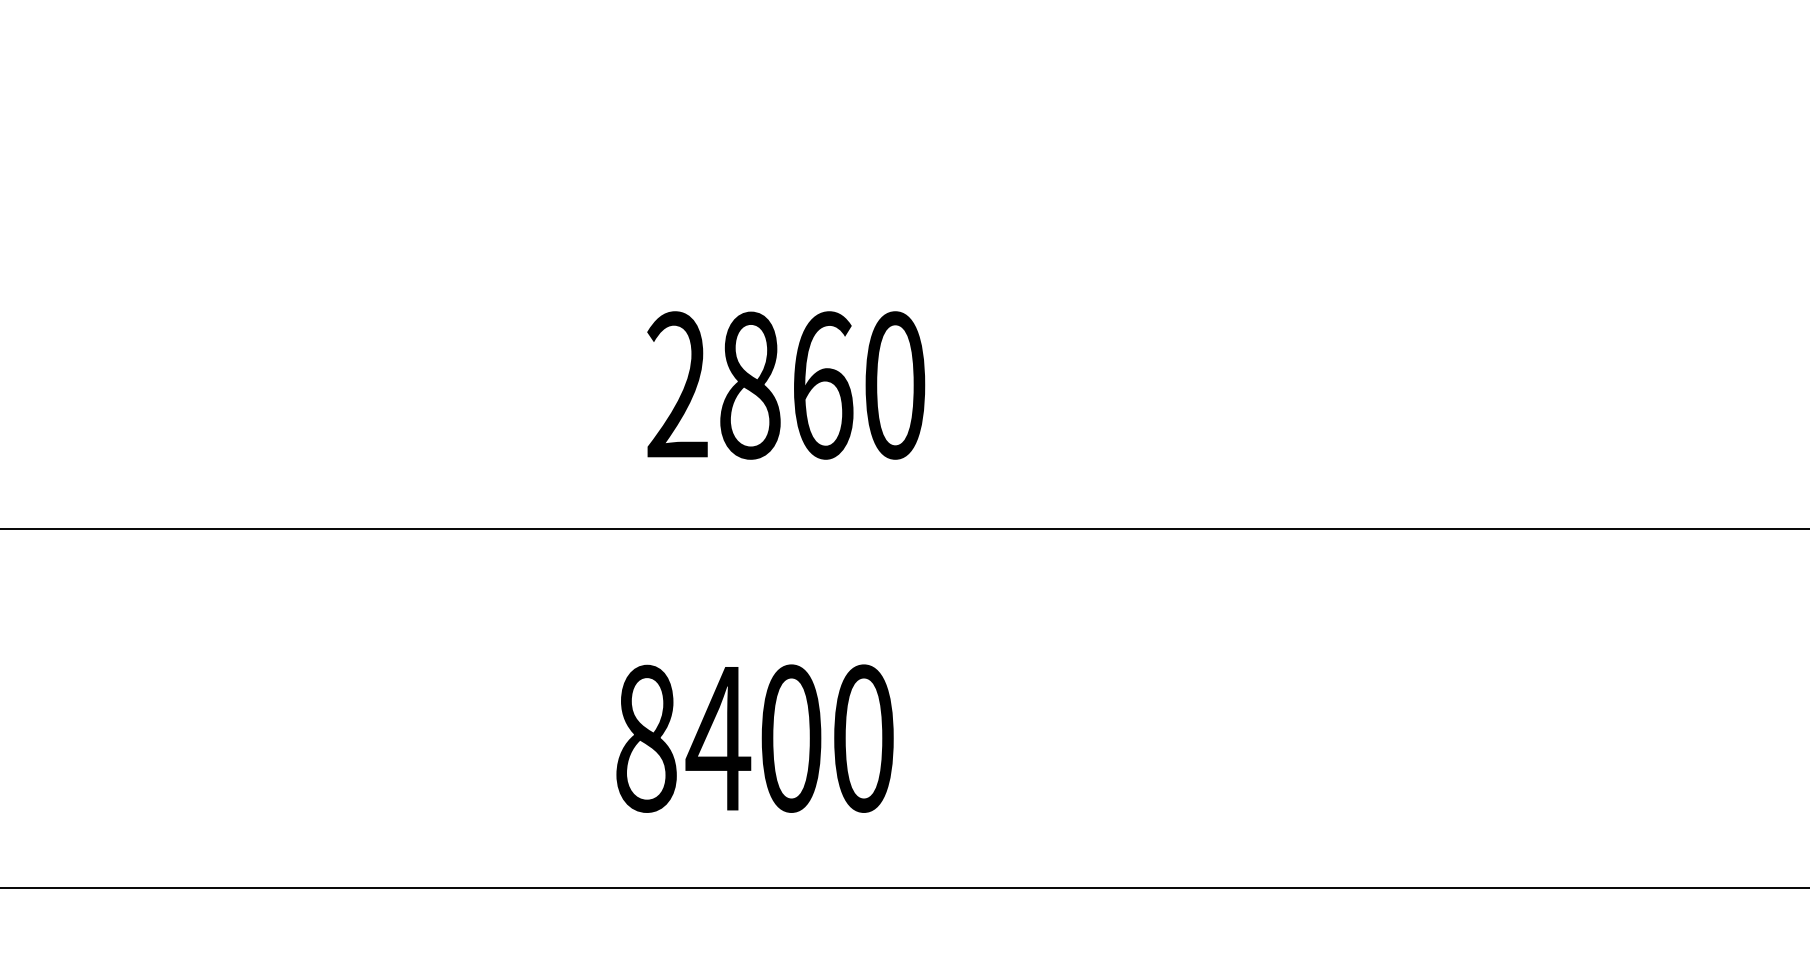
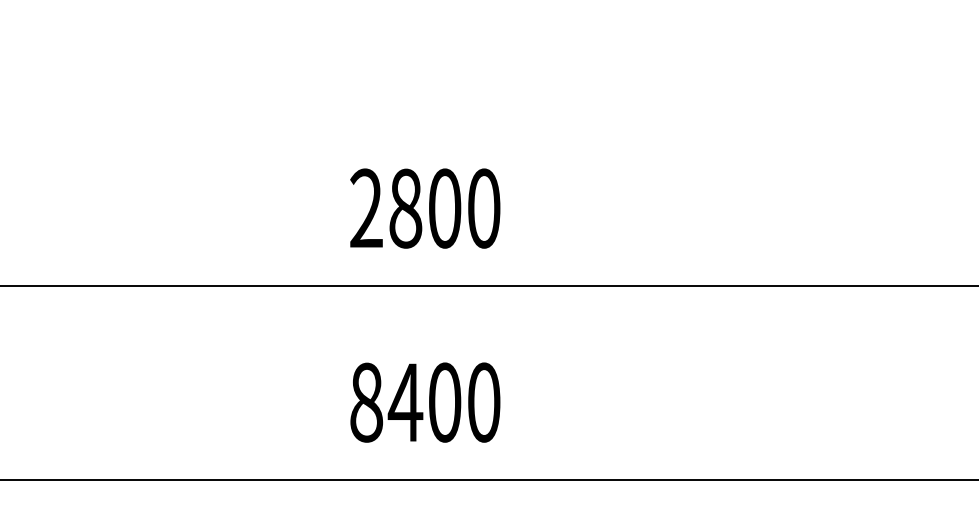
text: (823, 385) -> (445, 208), 2860 -> 2800
text: (755, 738) -> (425, 402), moved

